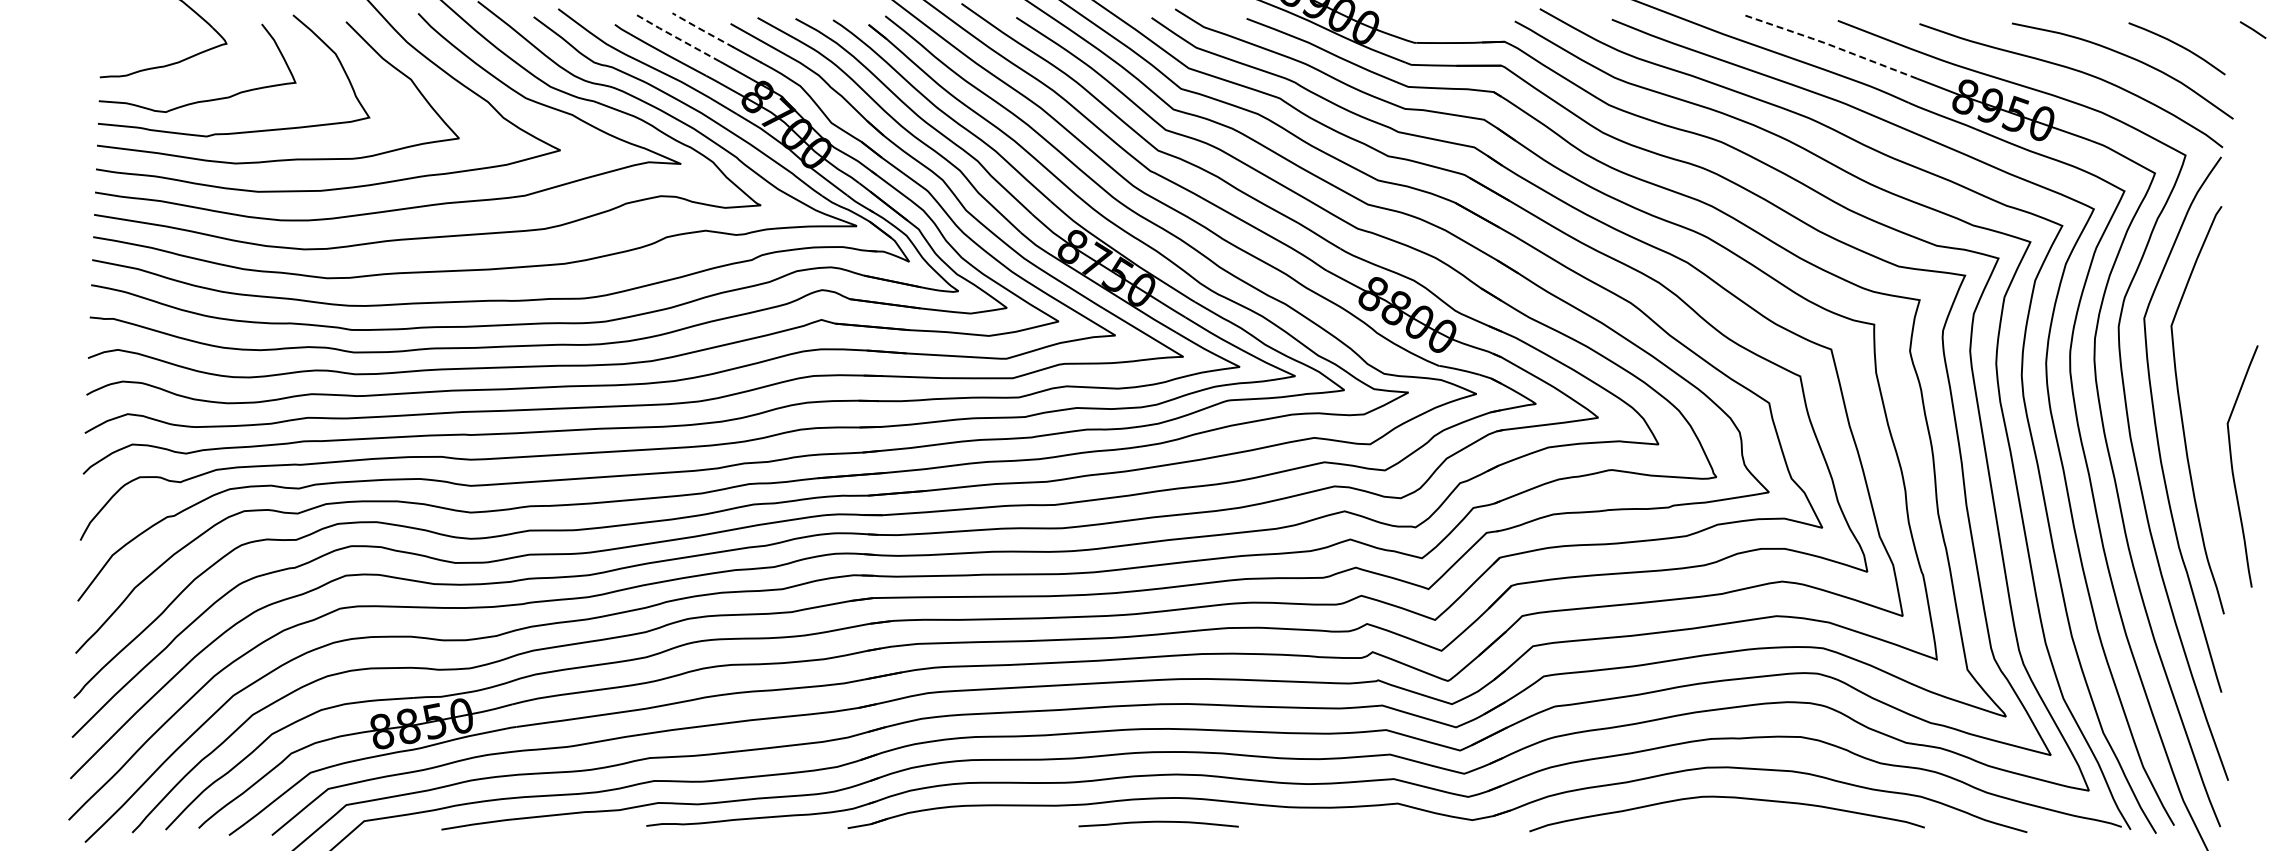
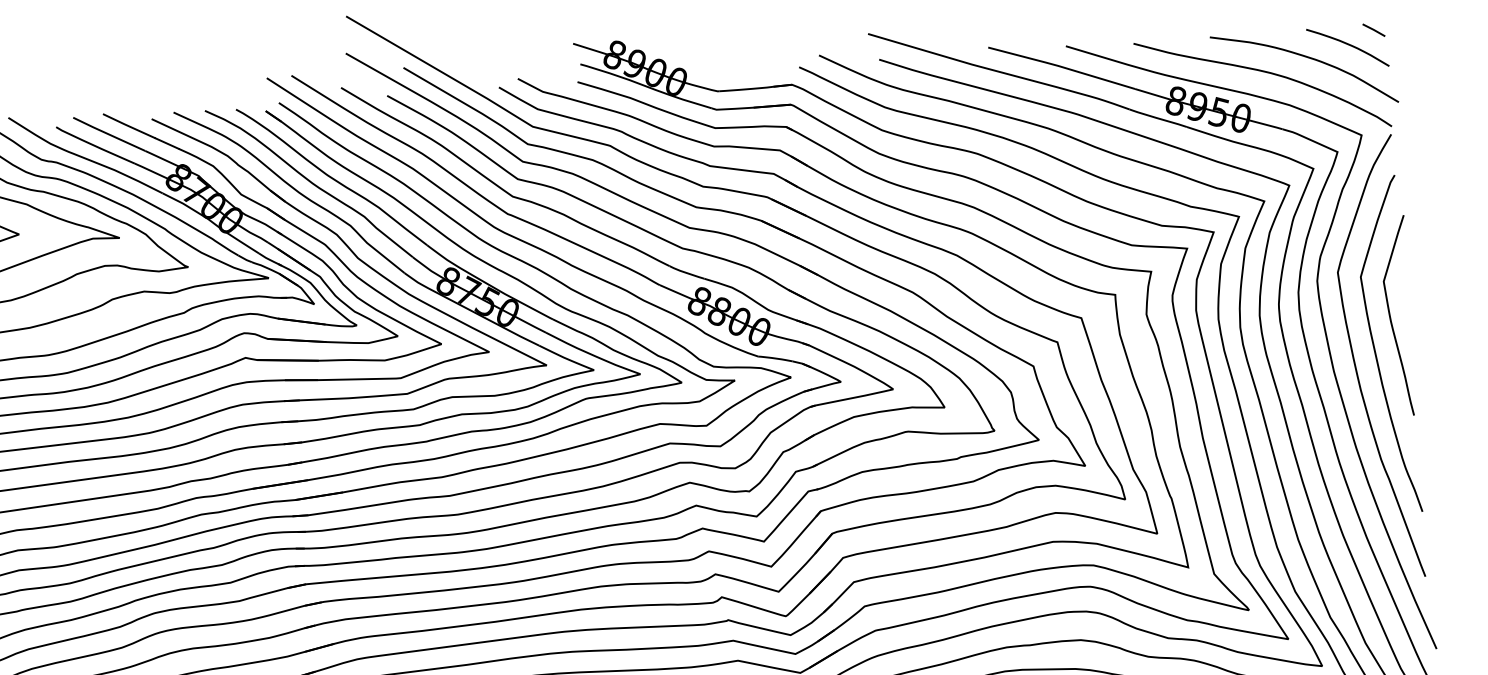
line: (2252, 29) -> (1373, 29), moved
line: (702, 30) -> (128, 126), dashed -> solid
line: (677, 37) -> (108, 133), dashed -> solid
line: (1829, 44) -> (1060, 66), dashed -> solid
curve: (2233, 468) -> (1391, 318), moved

